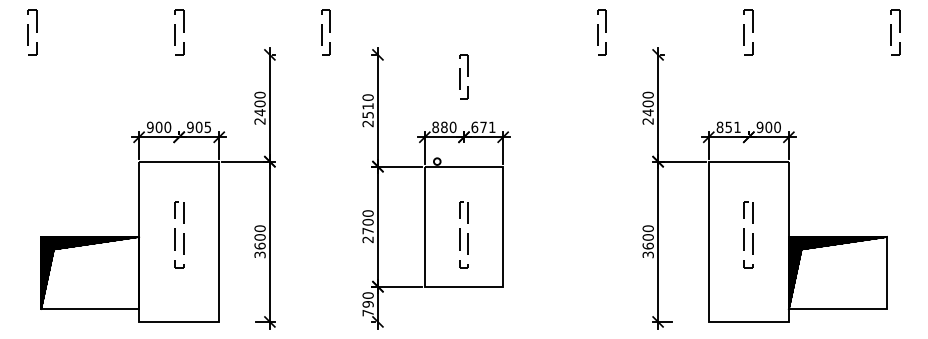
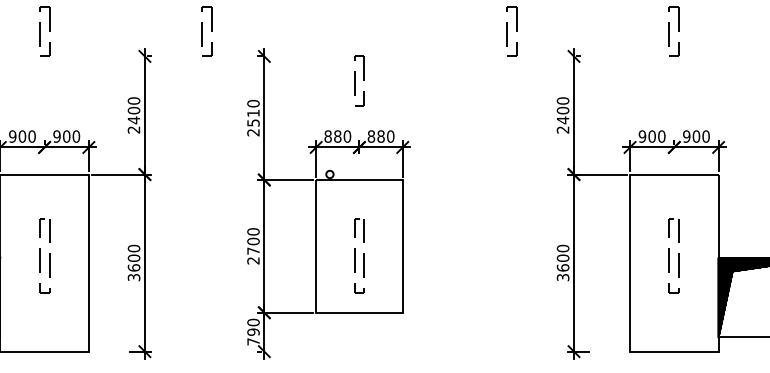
text: (207, 127) -> (75, 136), 905 -> 900
text: (483, 127) -> (381, 136), 671 -> 880
text: (728, 127) -> (651, 136), 851 -> 900

